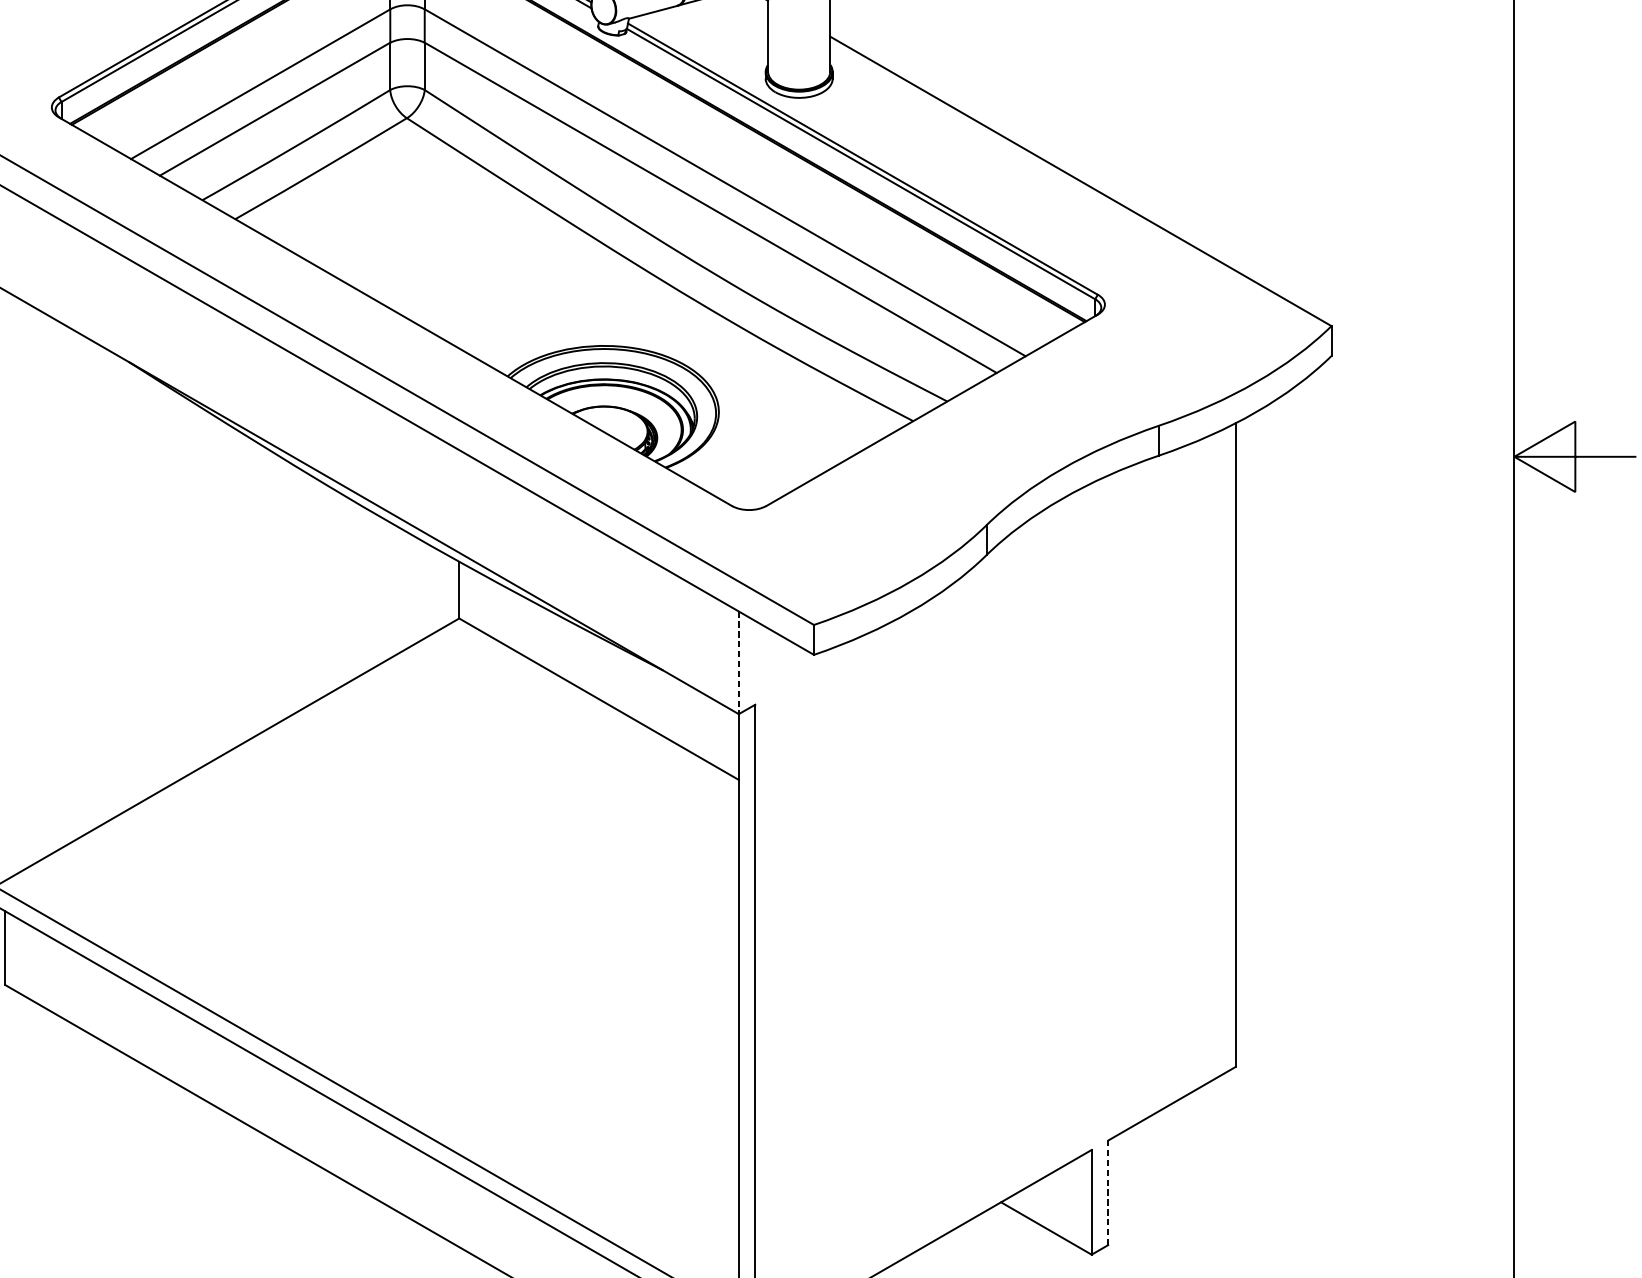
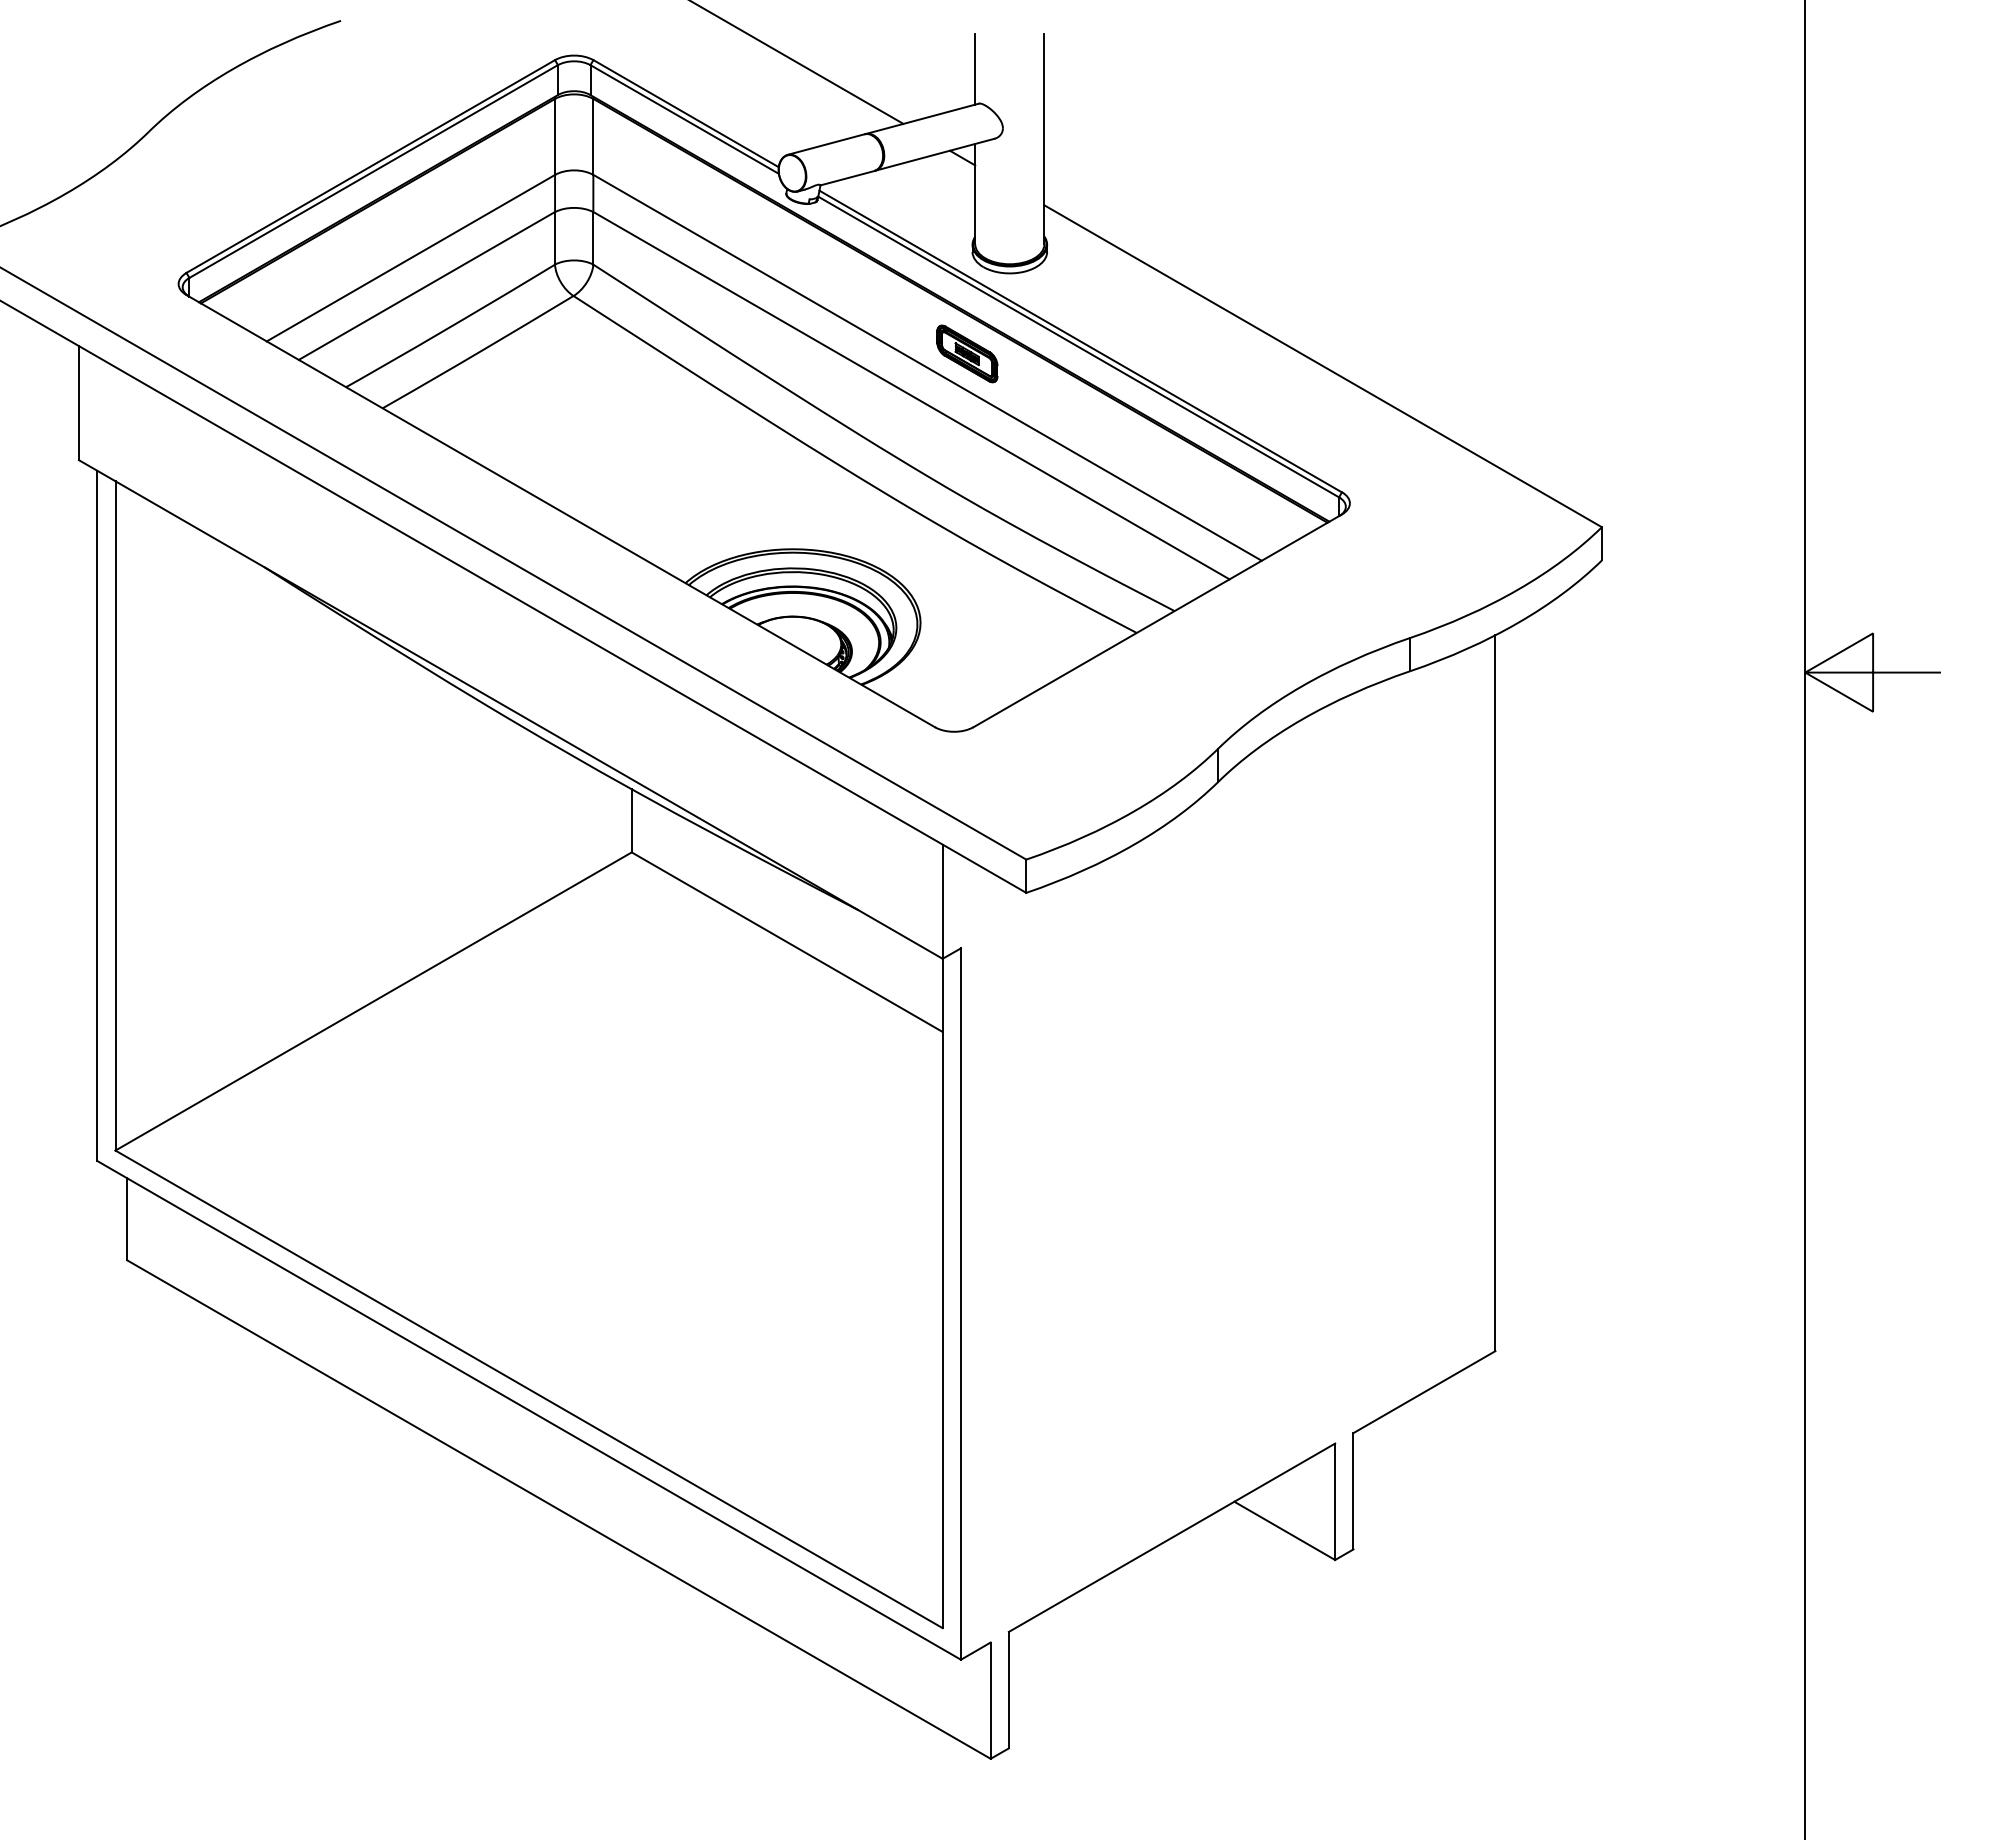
part: (761, 169) -> (967, 353), added
line: (738, 663) -> (942, 902), dashed -> solid
line: (1108, 1192) -> (1353, 1490), dashed -> solid

